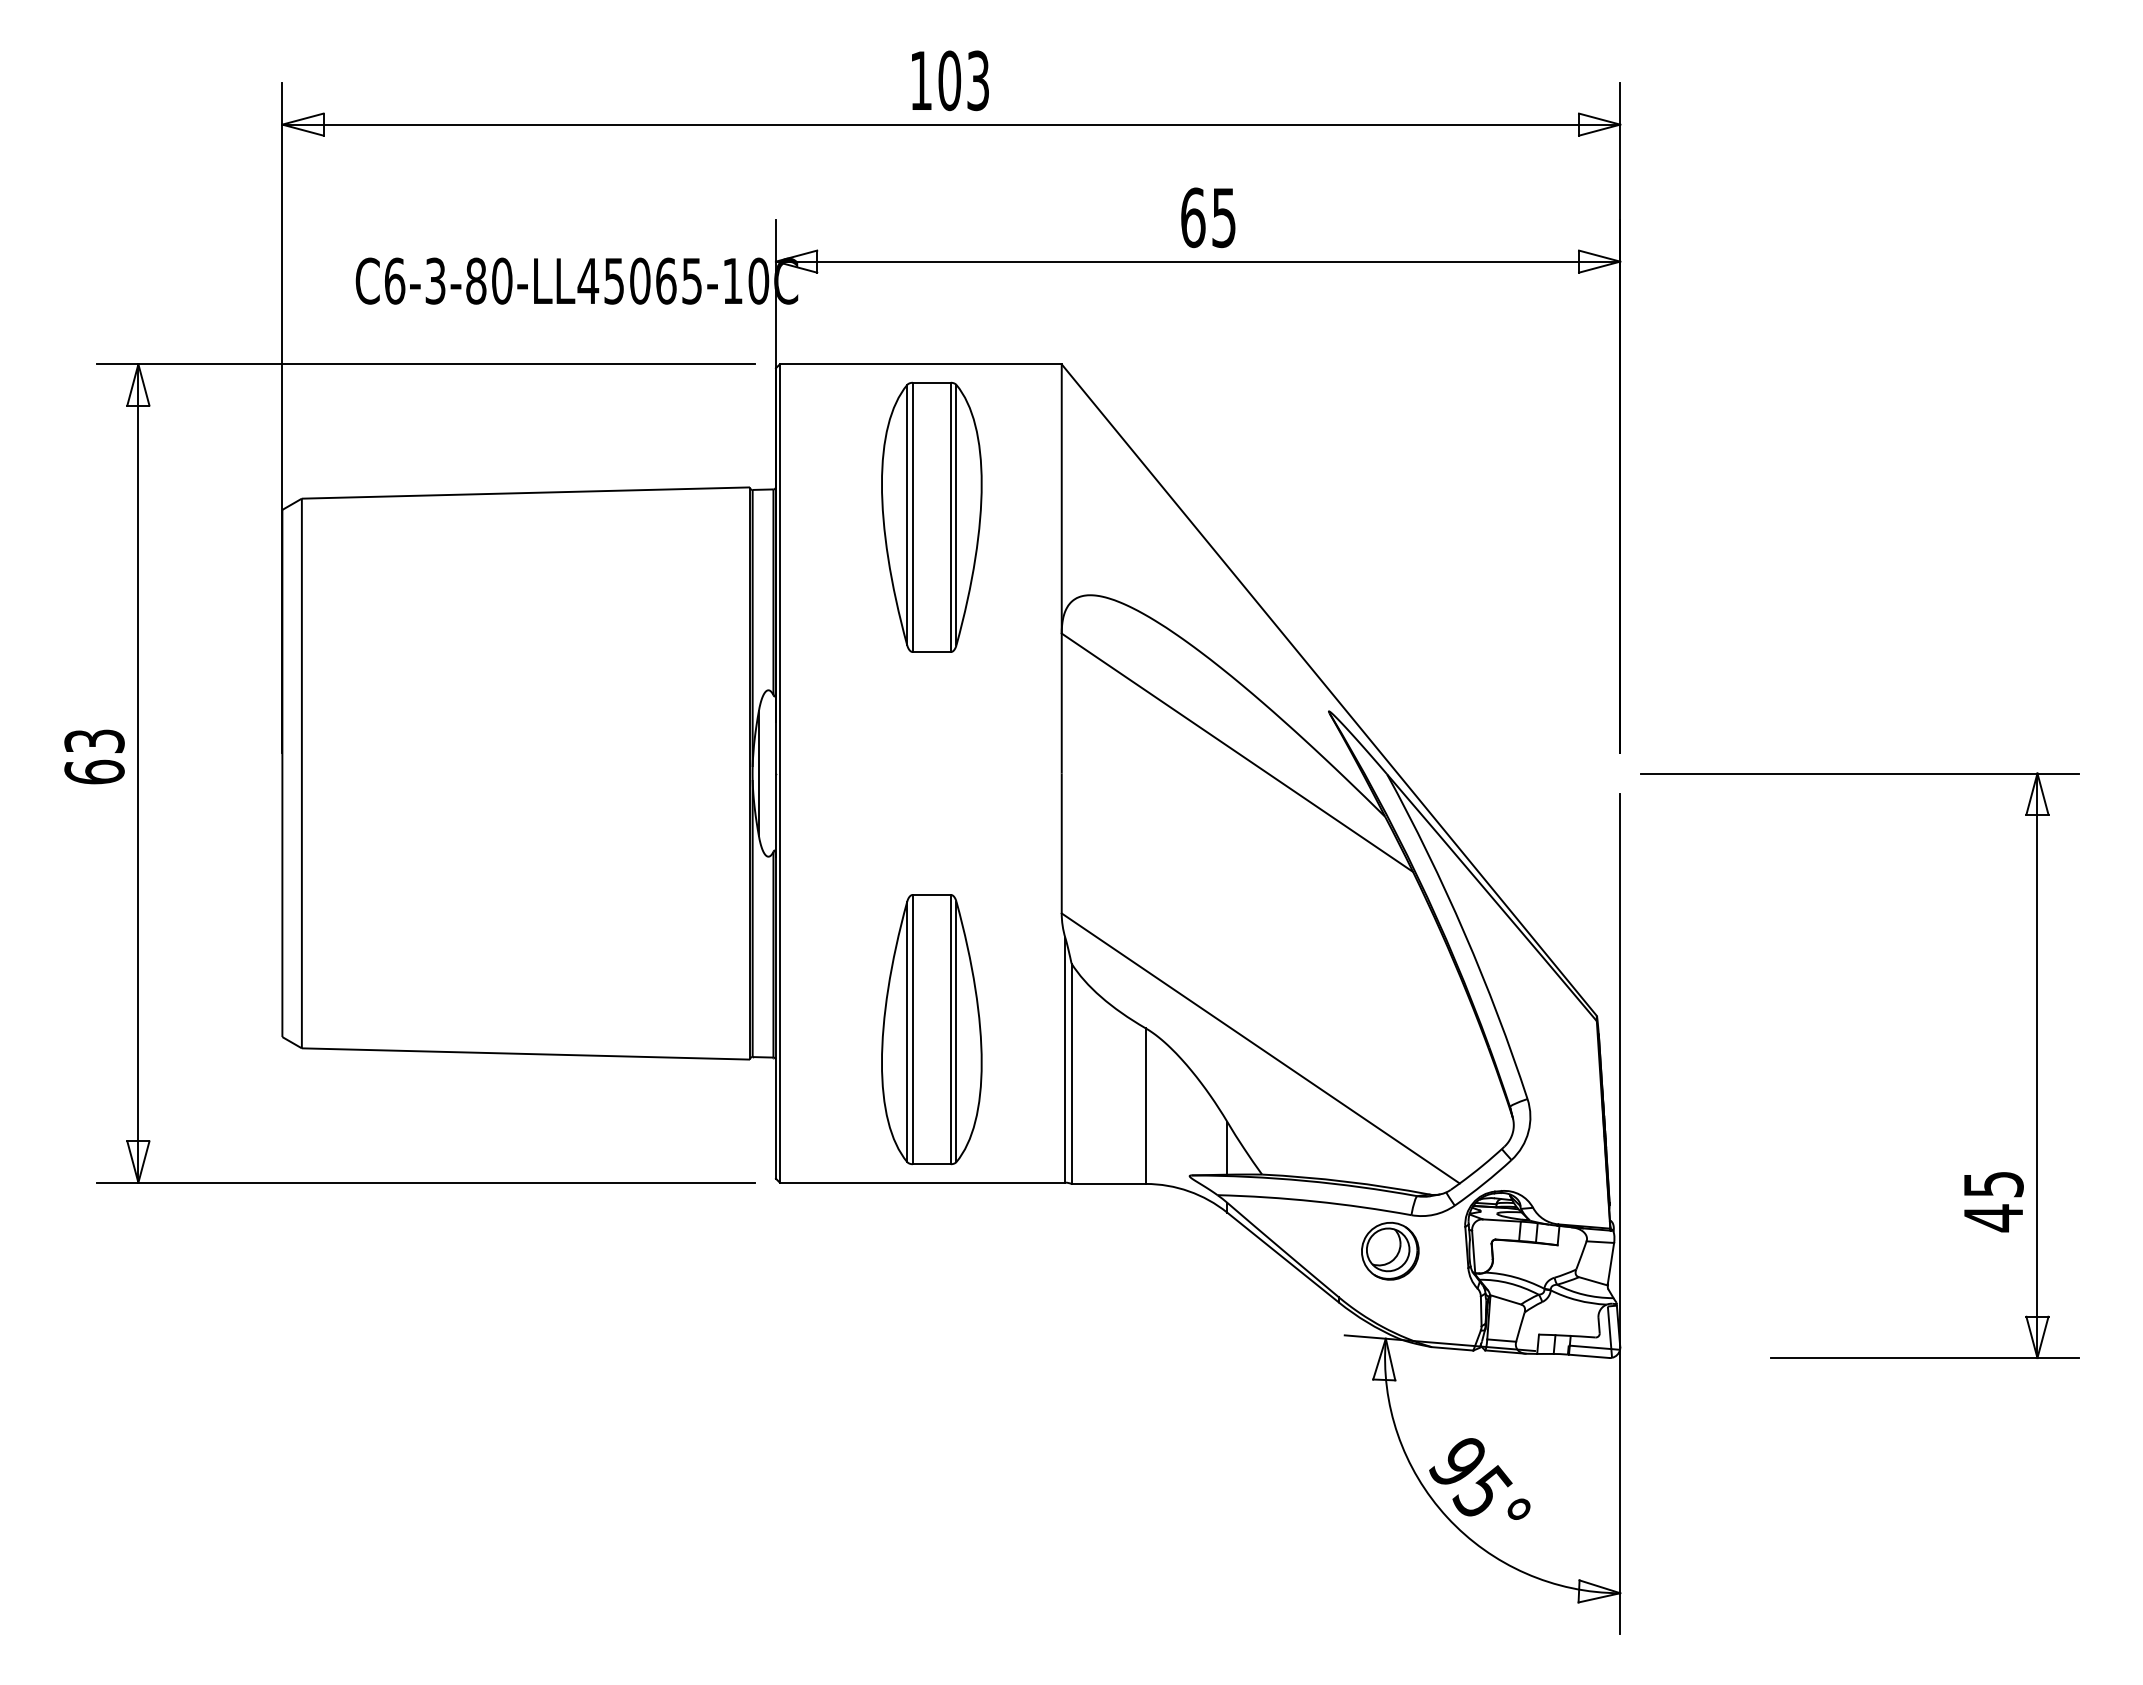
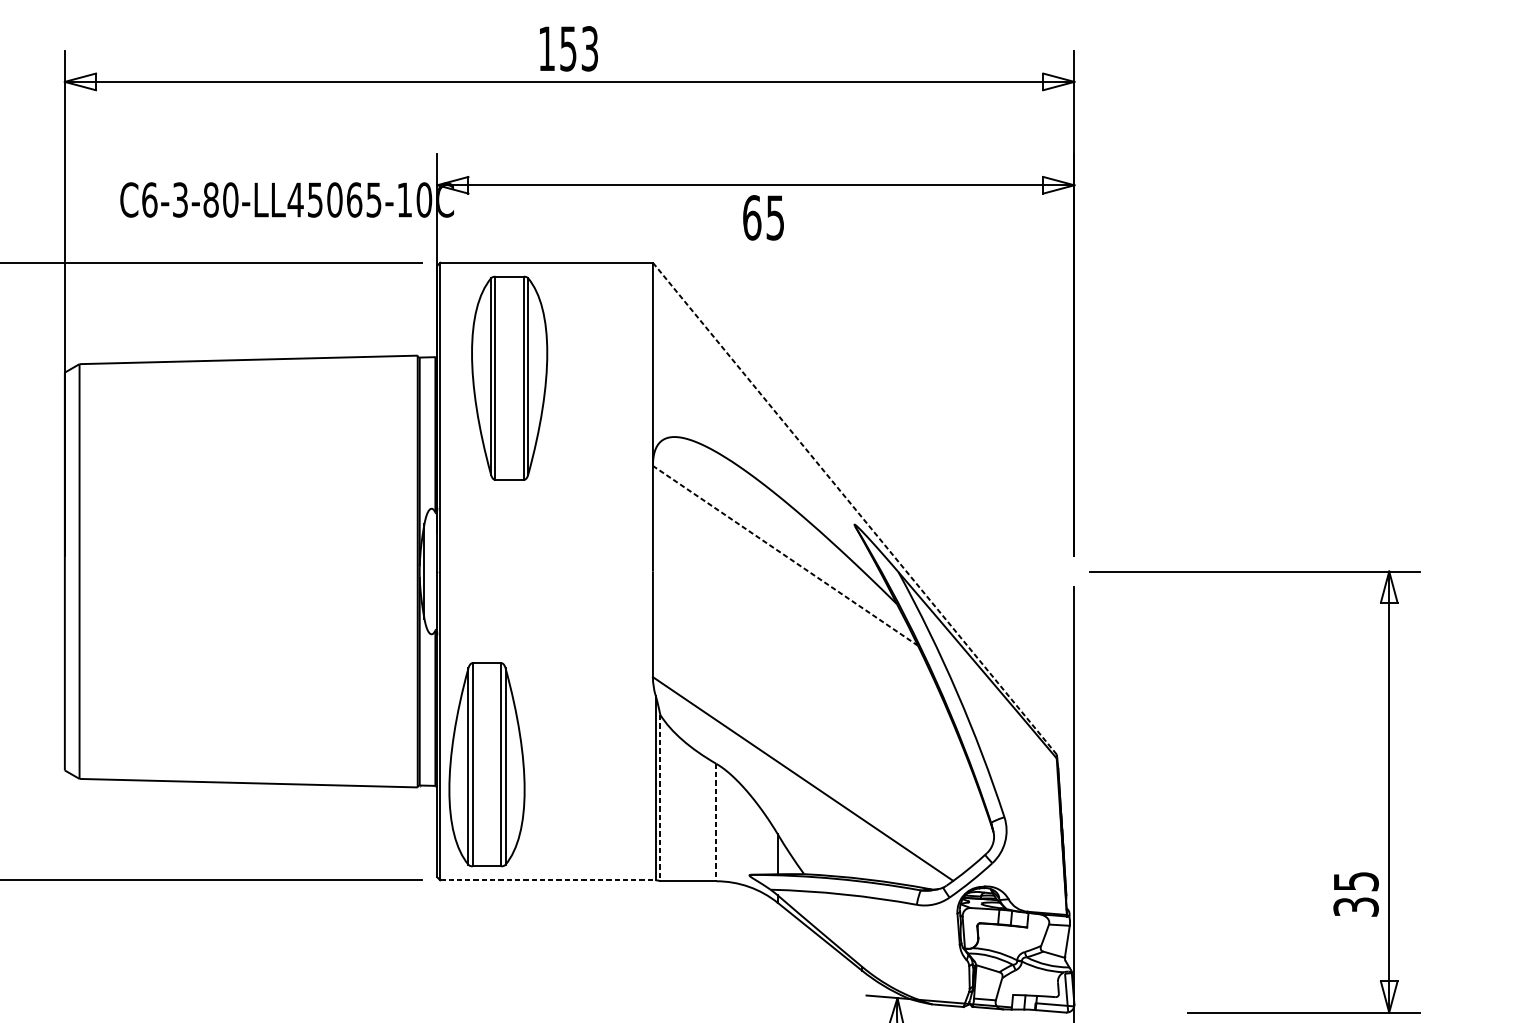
text: (949, 80) -> (568, 48), 103 -> 153
text: (1208, 217) -> (763, 217), moved
part: (931, 516) -> (509, 377), moved
line: (1329, 690) -> (855, 508), solid -> dashed
line: (1236, 752) -> (784, 555), solid -> dashed
part: (931, 1029) -> (486, 764), moved
line: (1071, 1074) -> (660, 798), solid -> dashed
line: (1145, 1106) -> (716, 822), solid -> dashed
line: (922, 1182) -> (547, 880), solid -> dashed
text: (1993, 1218) -> (1356, 907), 45 -> 35
part: (1390, 1250) -> (901, 931), removed

